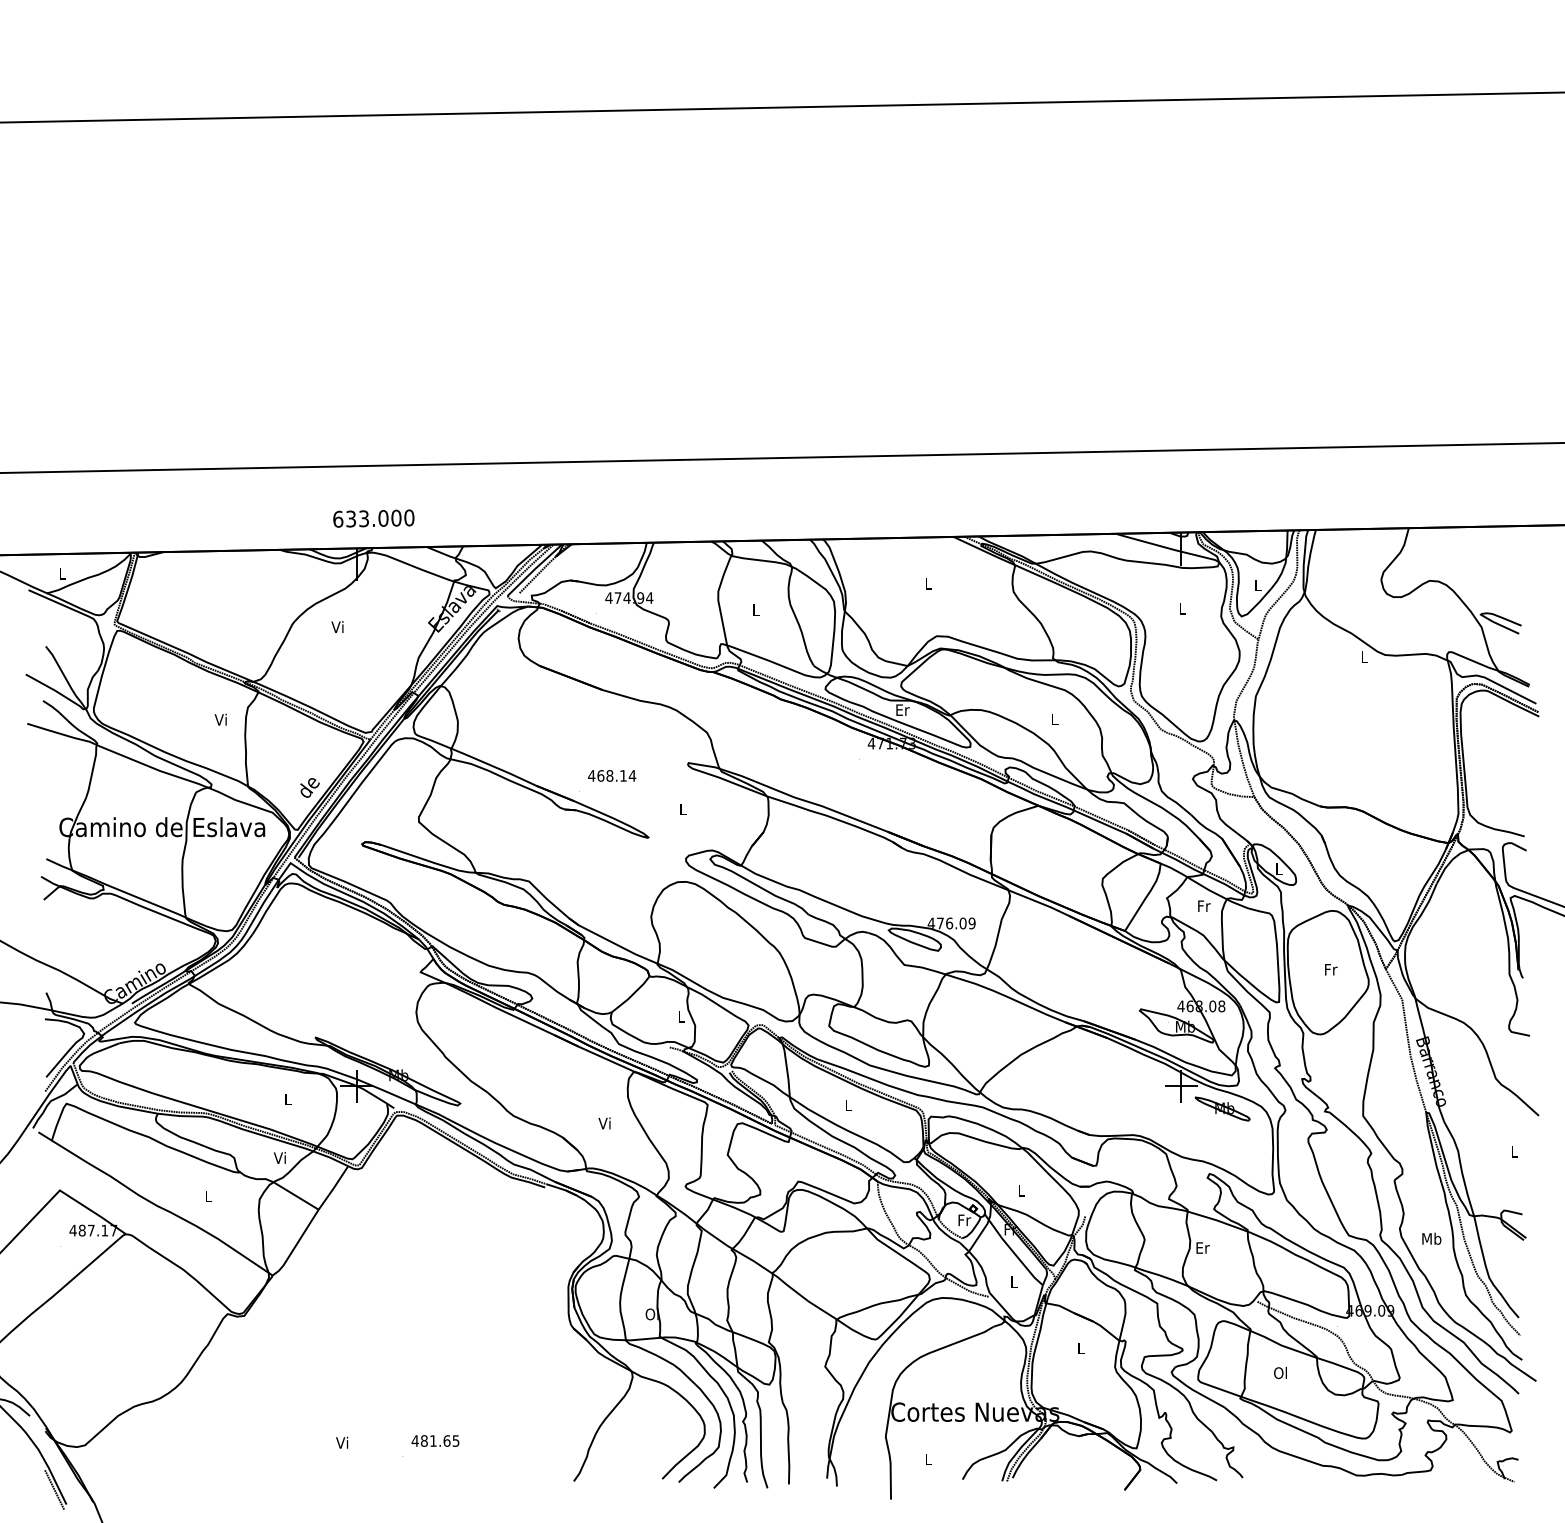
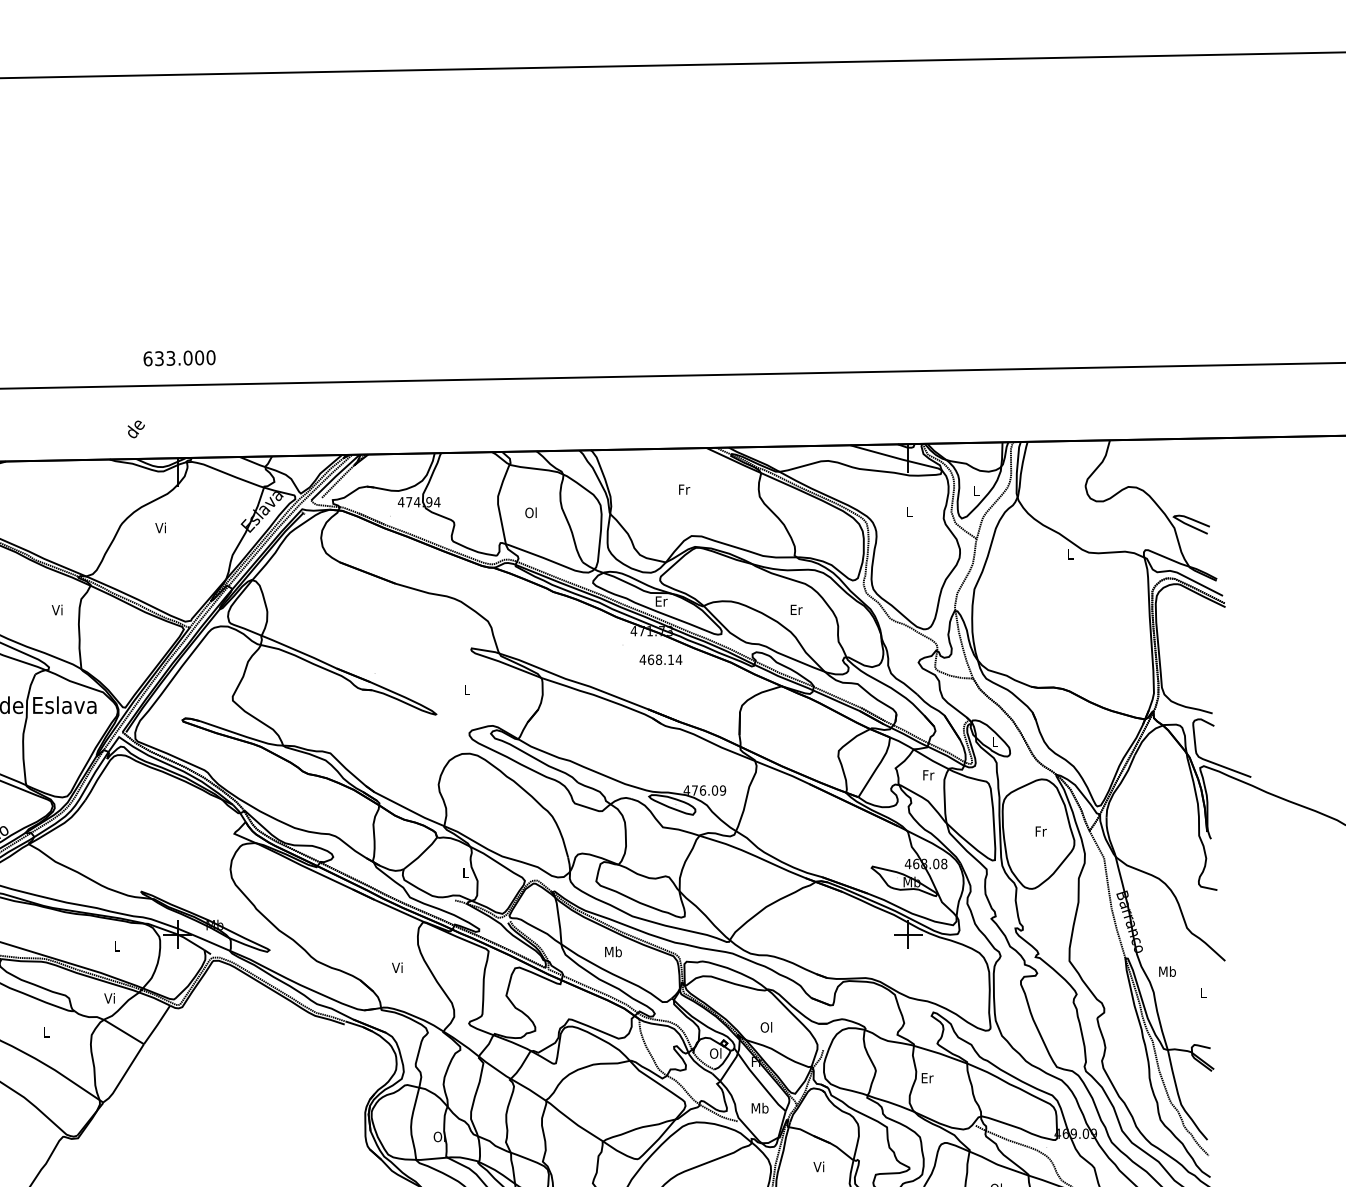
text: (373, 518) -> (179, 358), moved
text: (928, 583) -> (684, 489), L -> Fr
text: (755, 610) -> (531, 513), L -> Ol
text: (1054, 719) -> (795, 609), L -> Er
text: (612, 775) -> (661, 659), moved
text: (309, 787) -> (135, 429), moved
text: (848, 1105) -> (613, 951), L -> Mb
part: (1222, 1108) -> (944, 954), removed
text: (1020, 1190) -> (765, 1027), L -> Ol
text: (964, 1220) -> (716, 1053), Fr -> Ol
text: (1431, 1238) -> (1167, 971), moved
text: (1013, 1281) -> (759, 1107), L -> Mb
text: (1080, 1348) -> (819, 1167), L -> Vi

